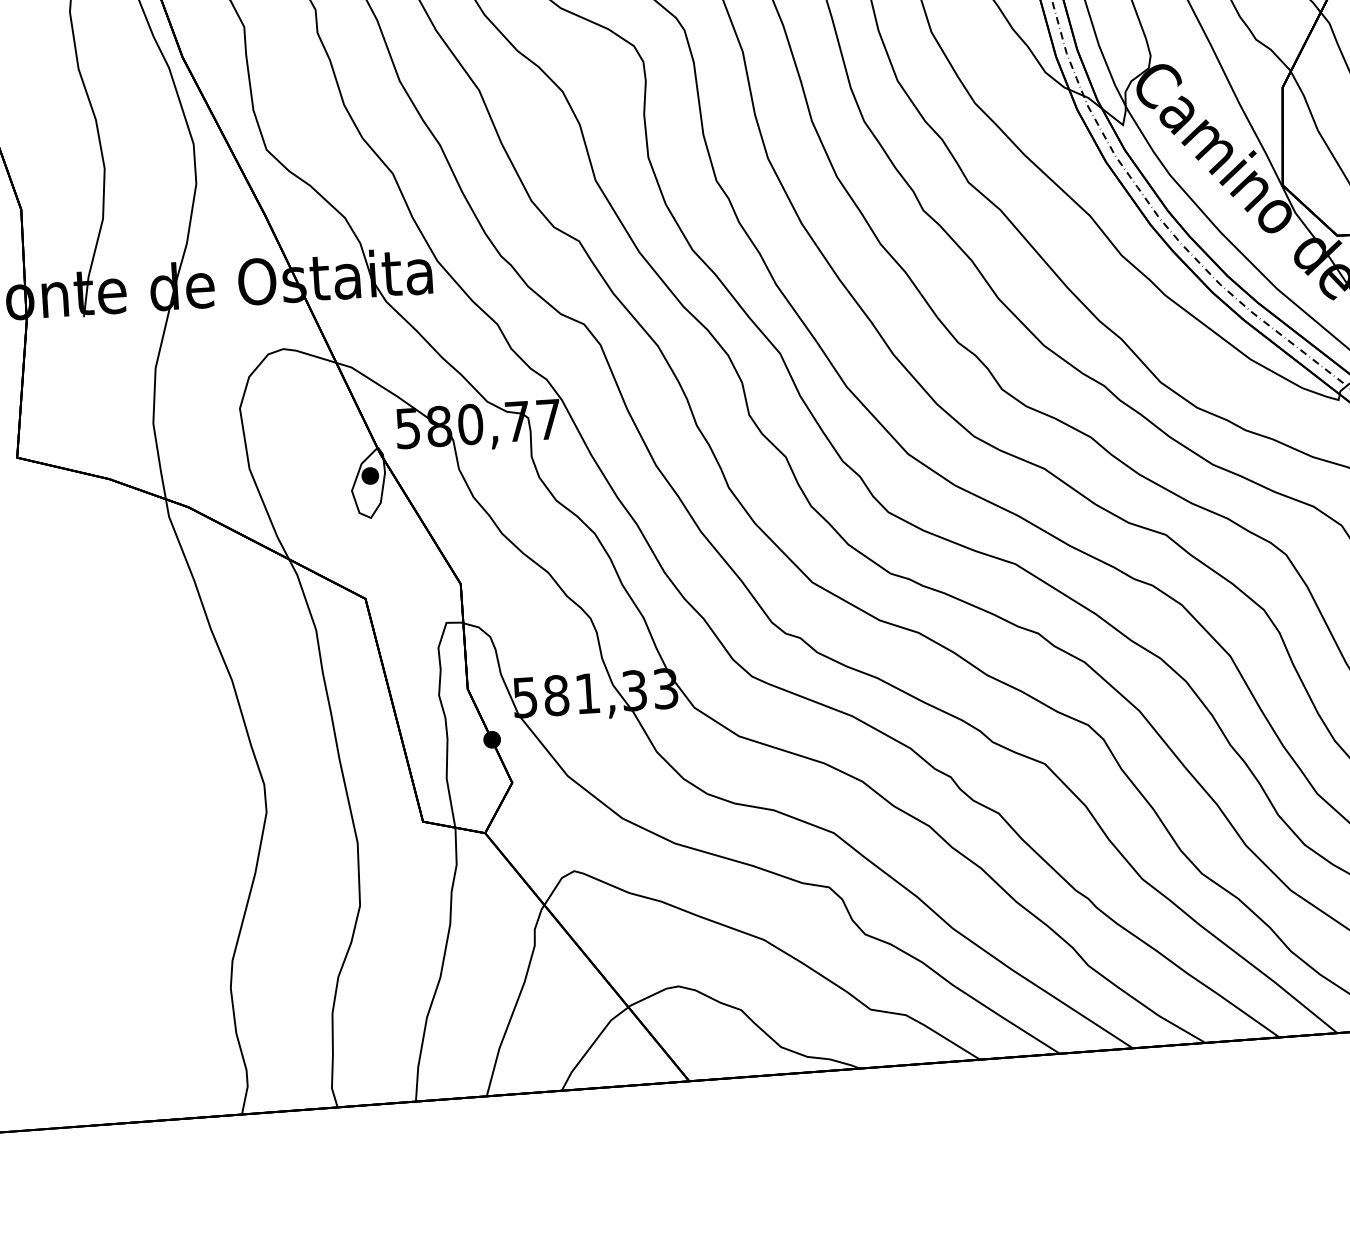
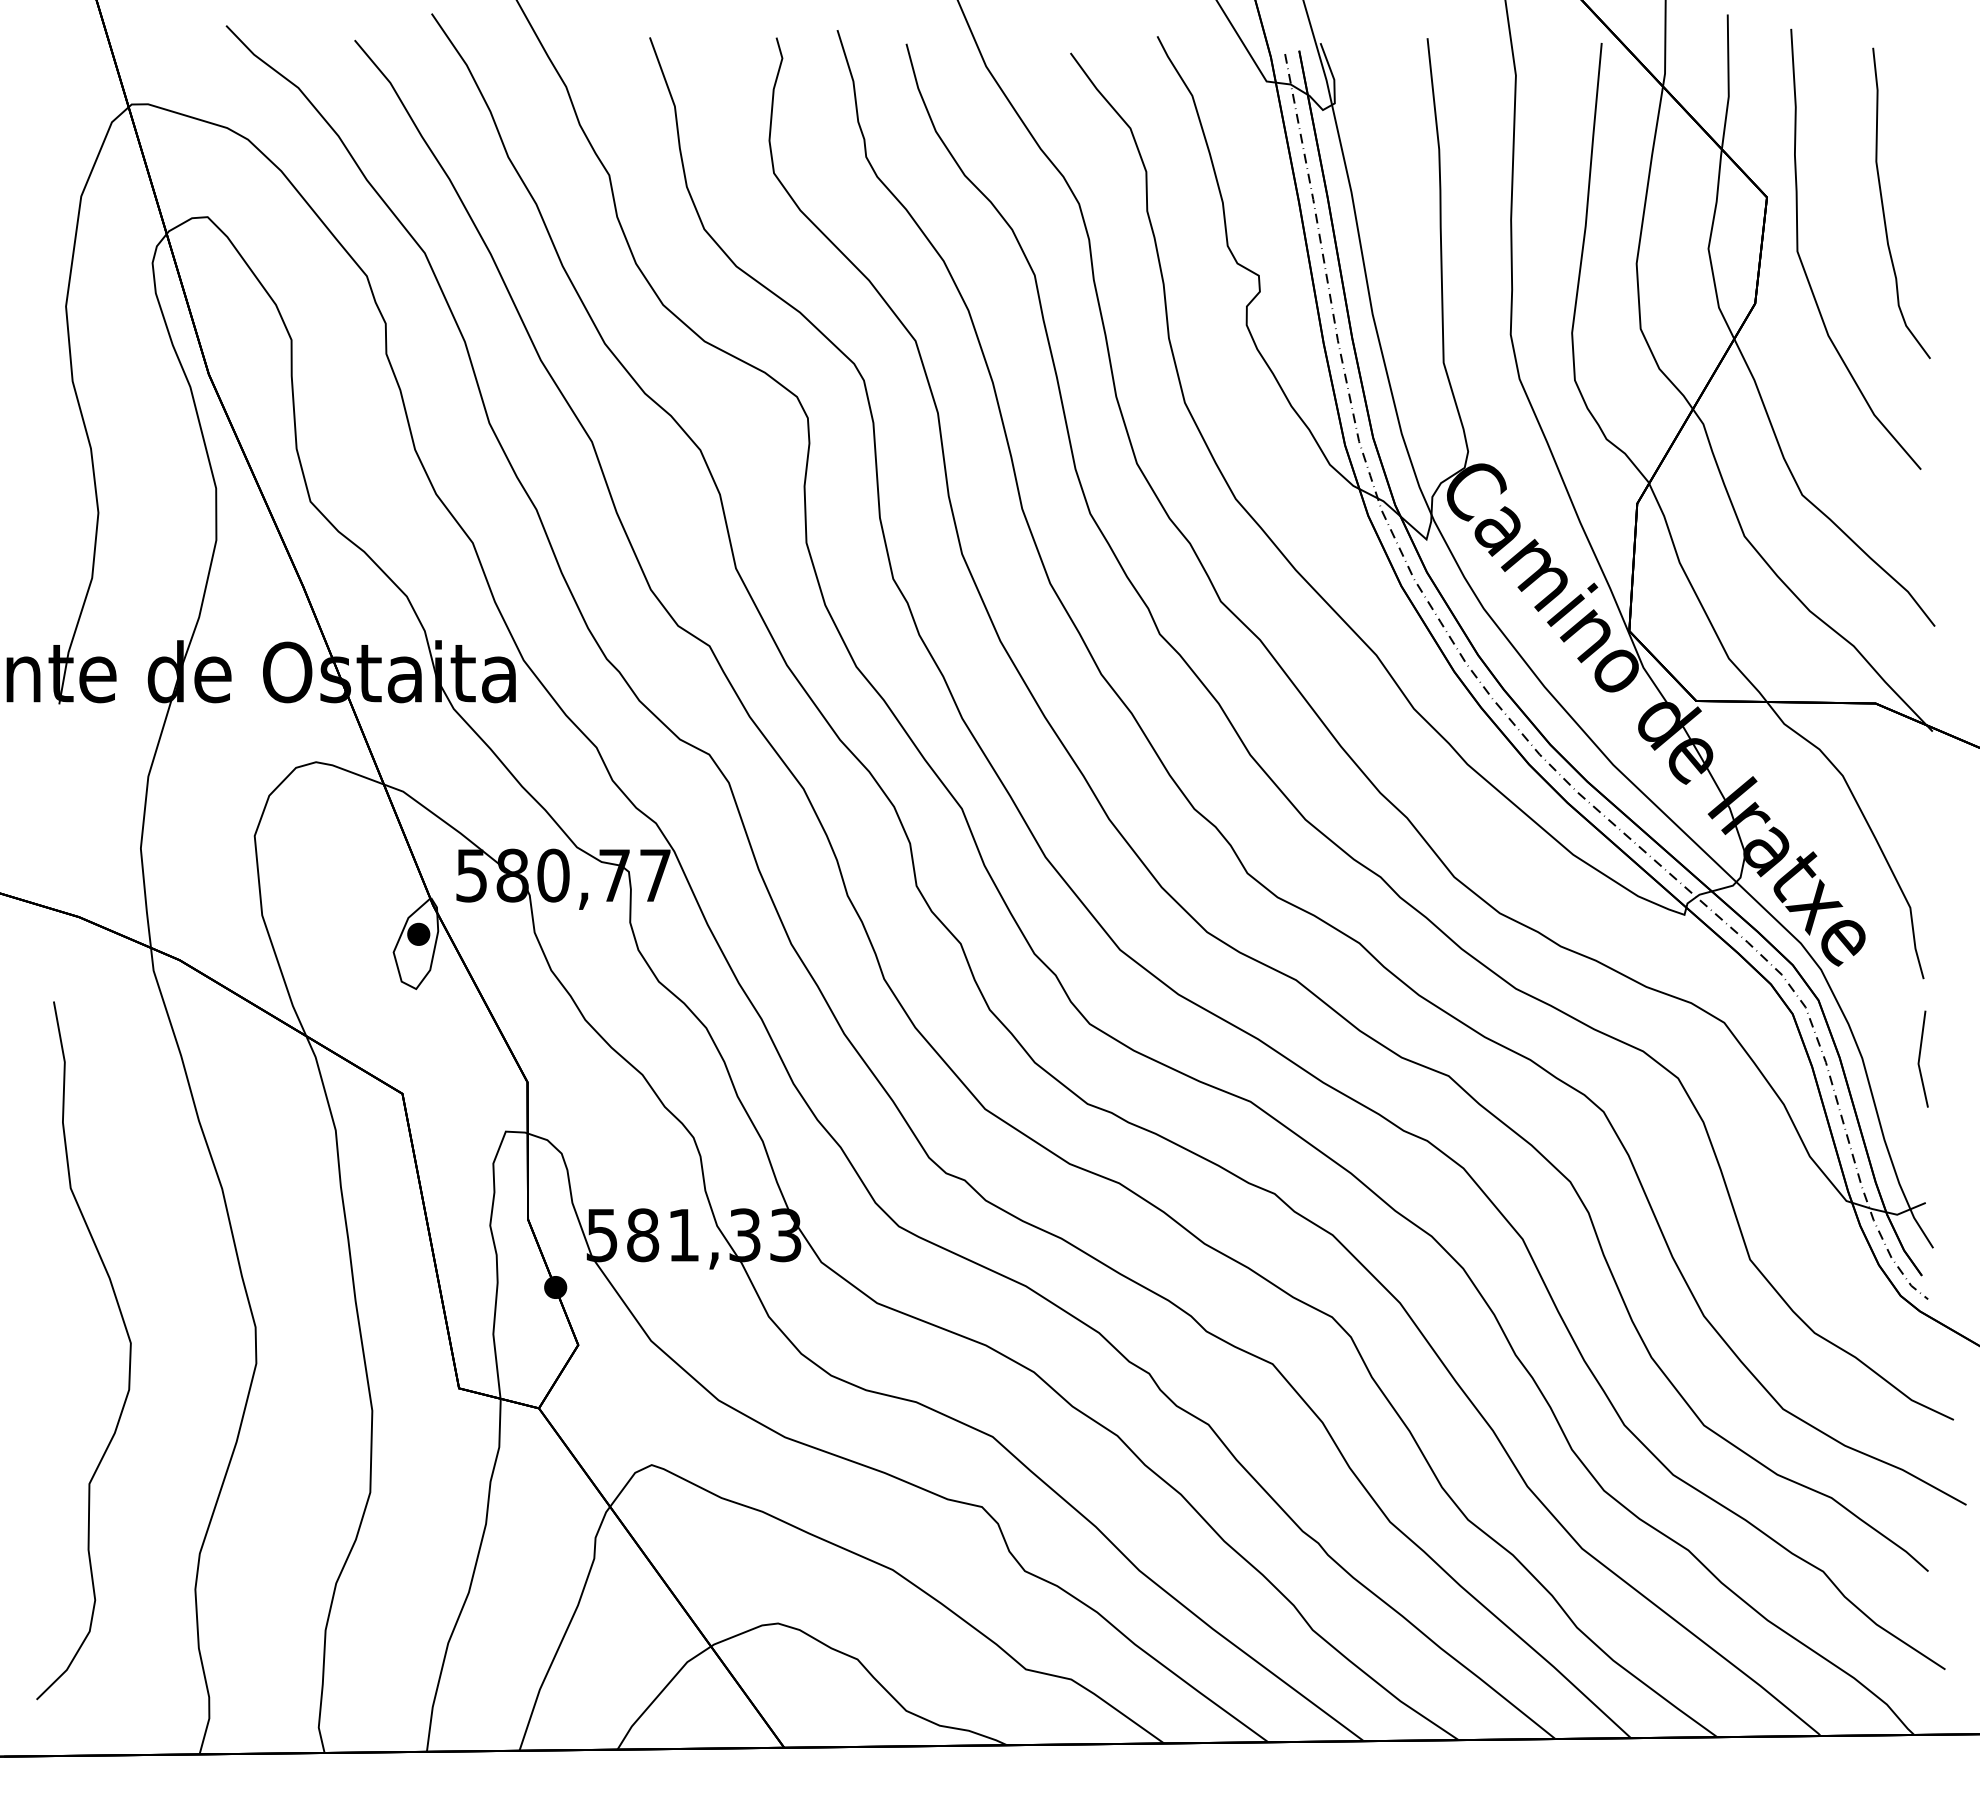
curve: (168, 808) -> (129, 1350), added

